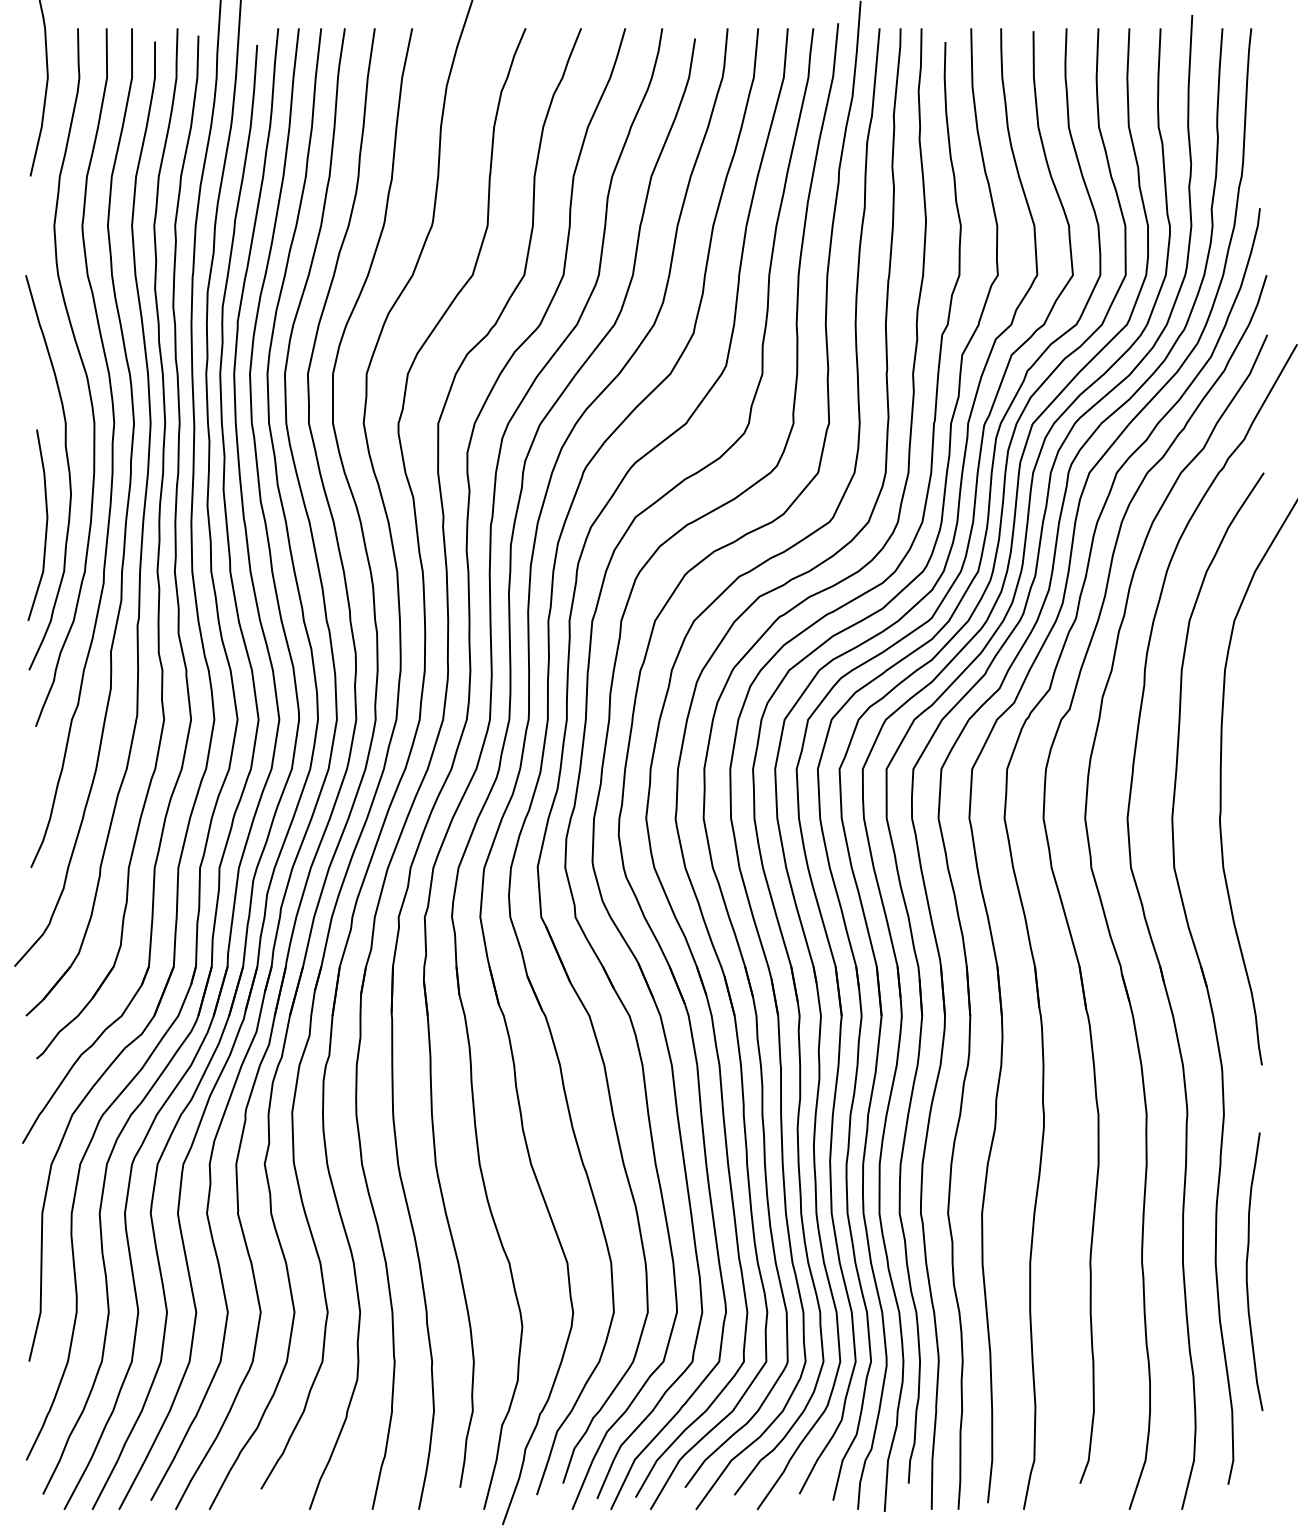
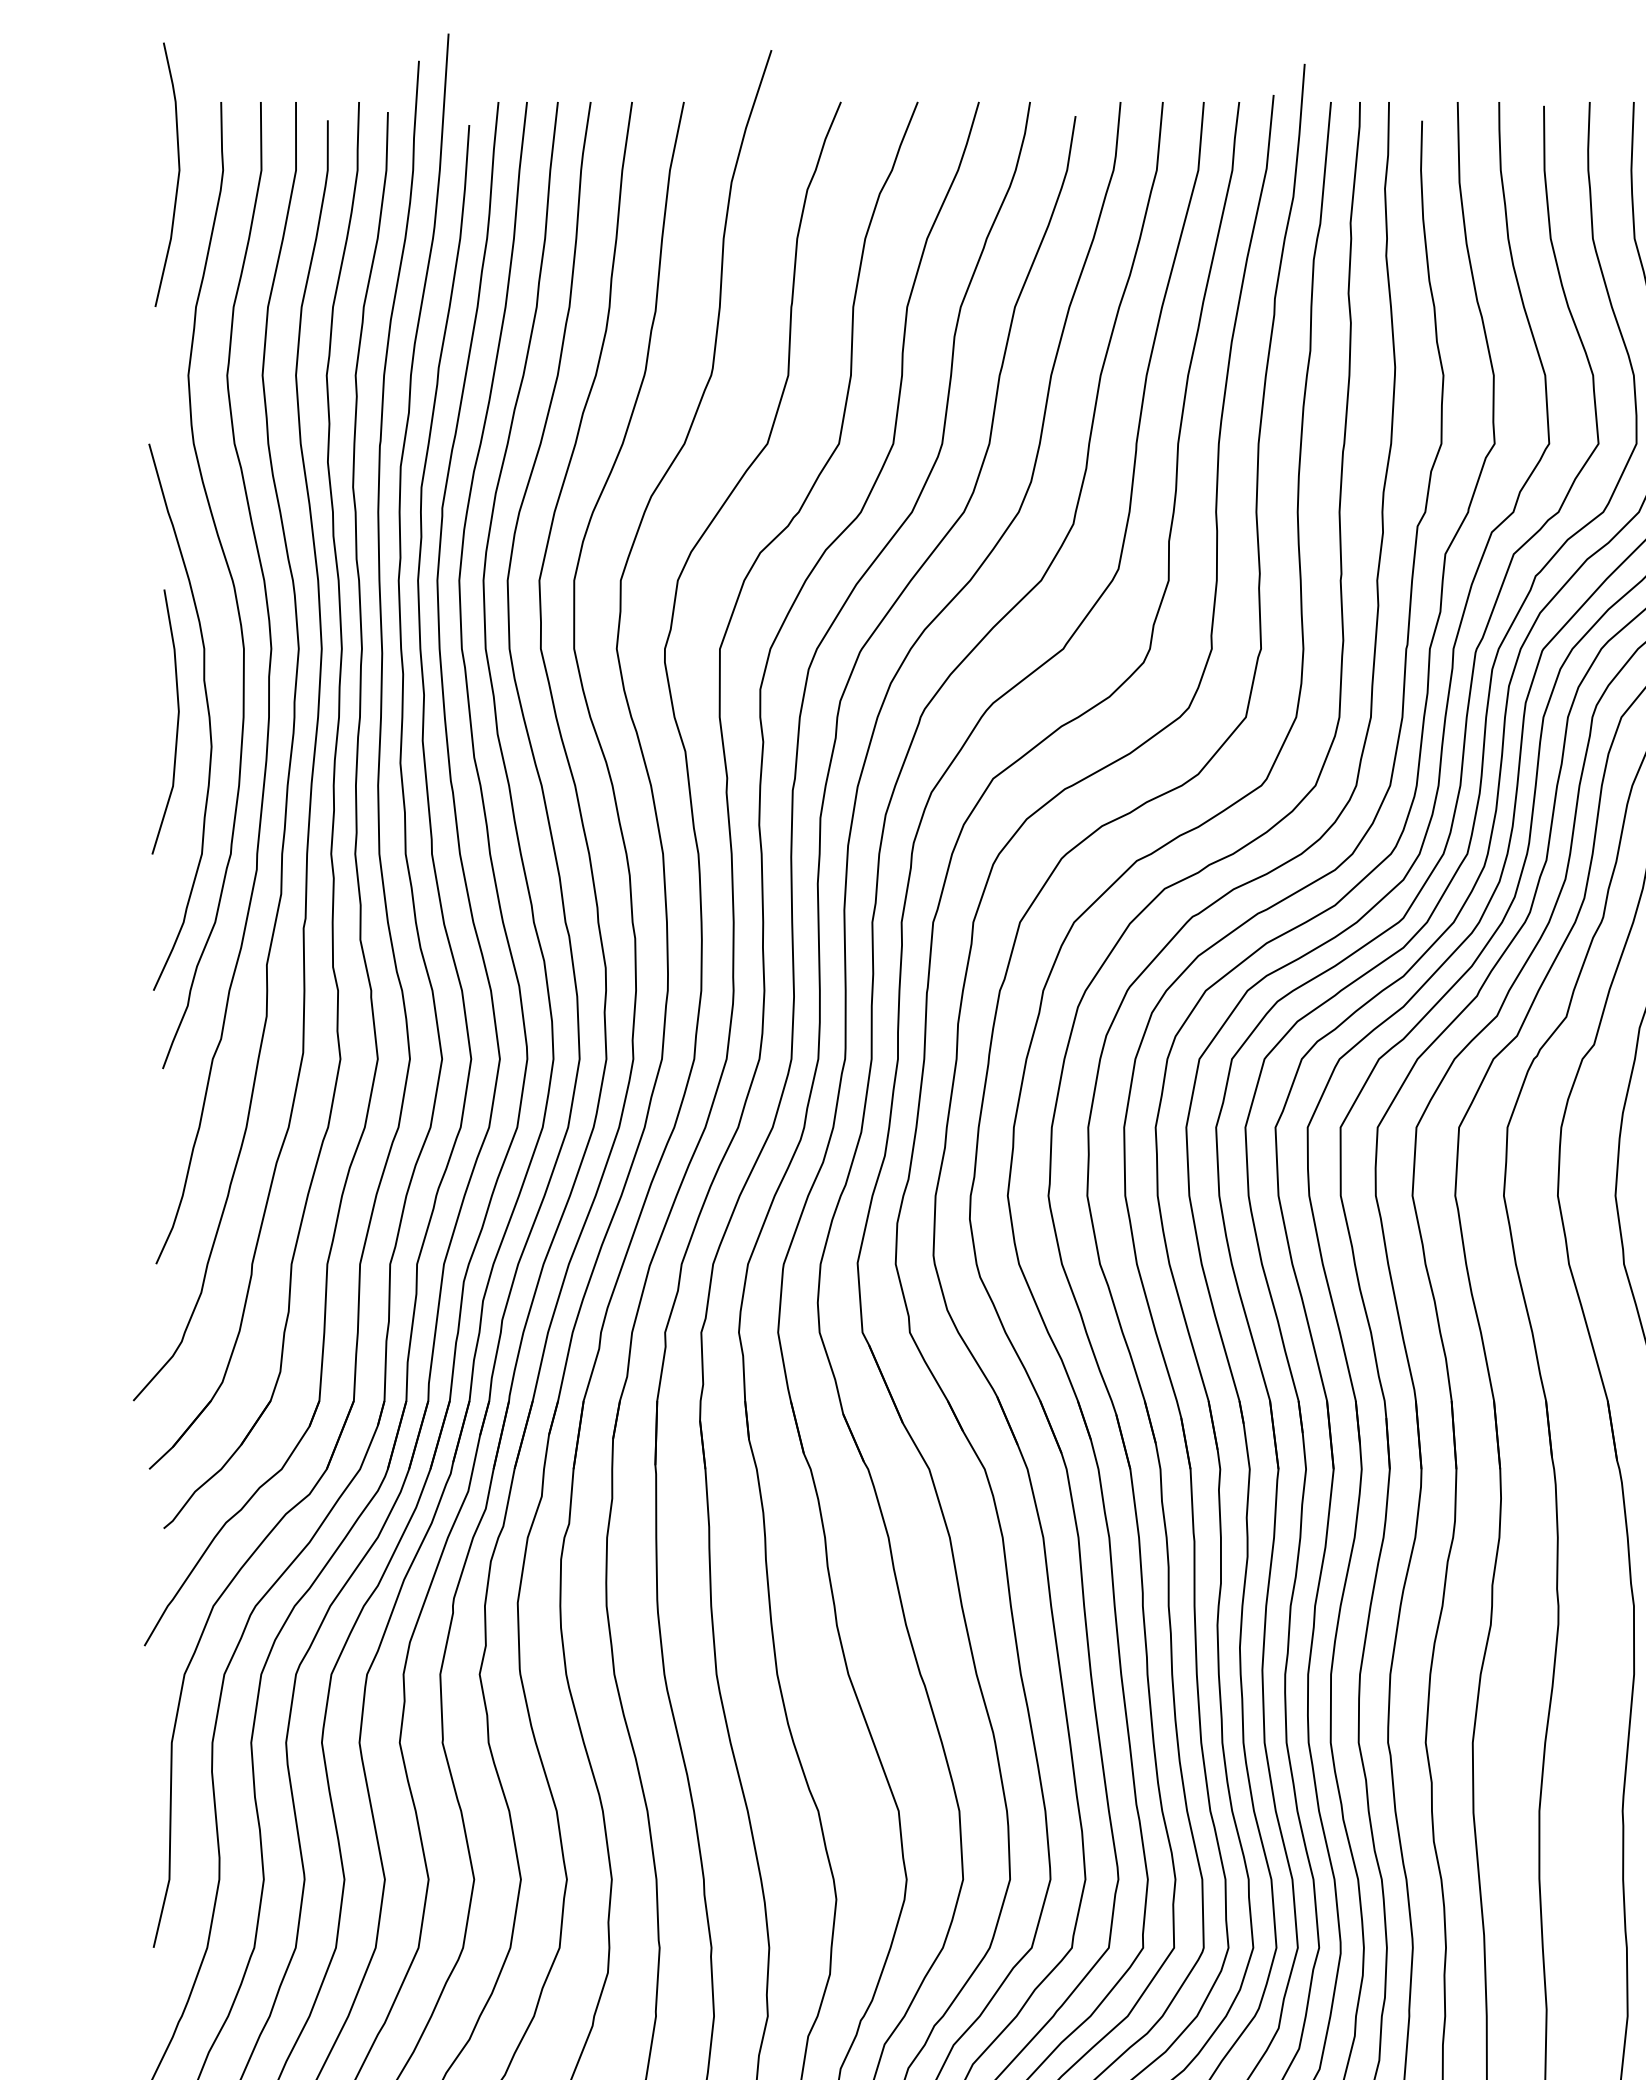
line: (45, 526) -> (176, 723), moved

